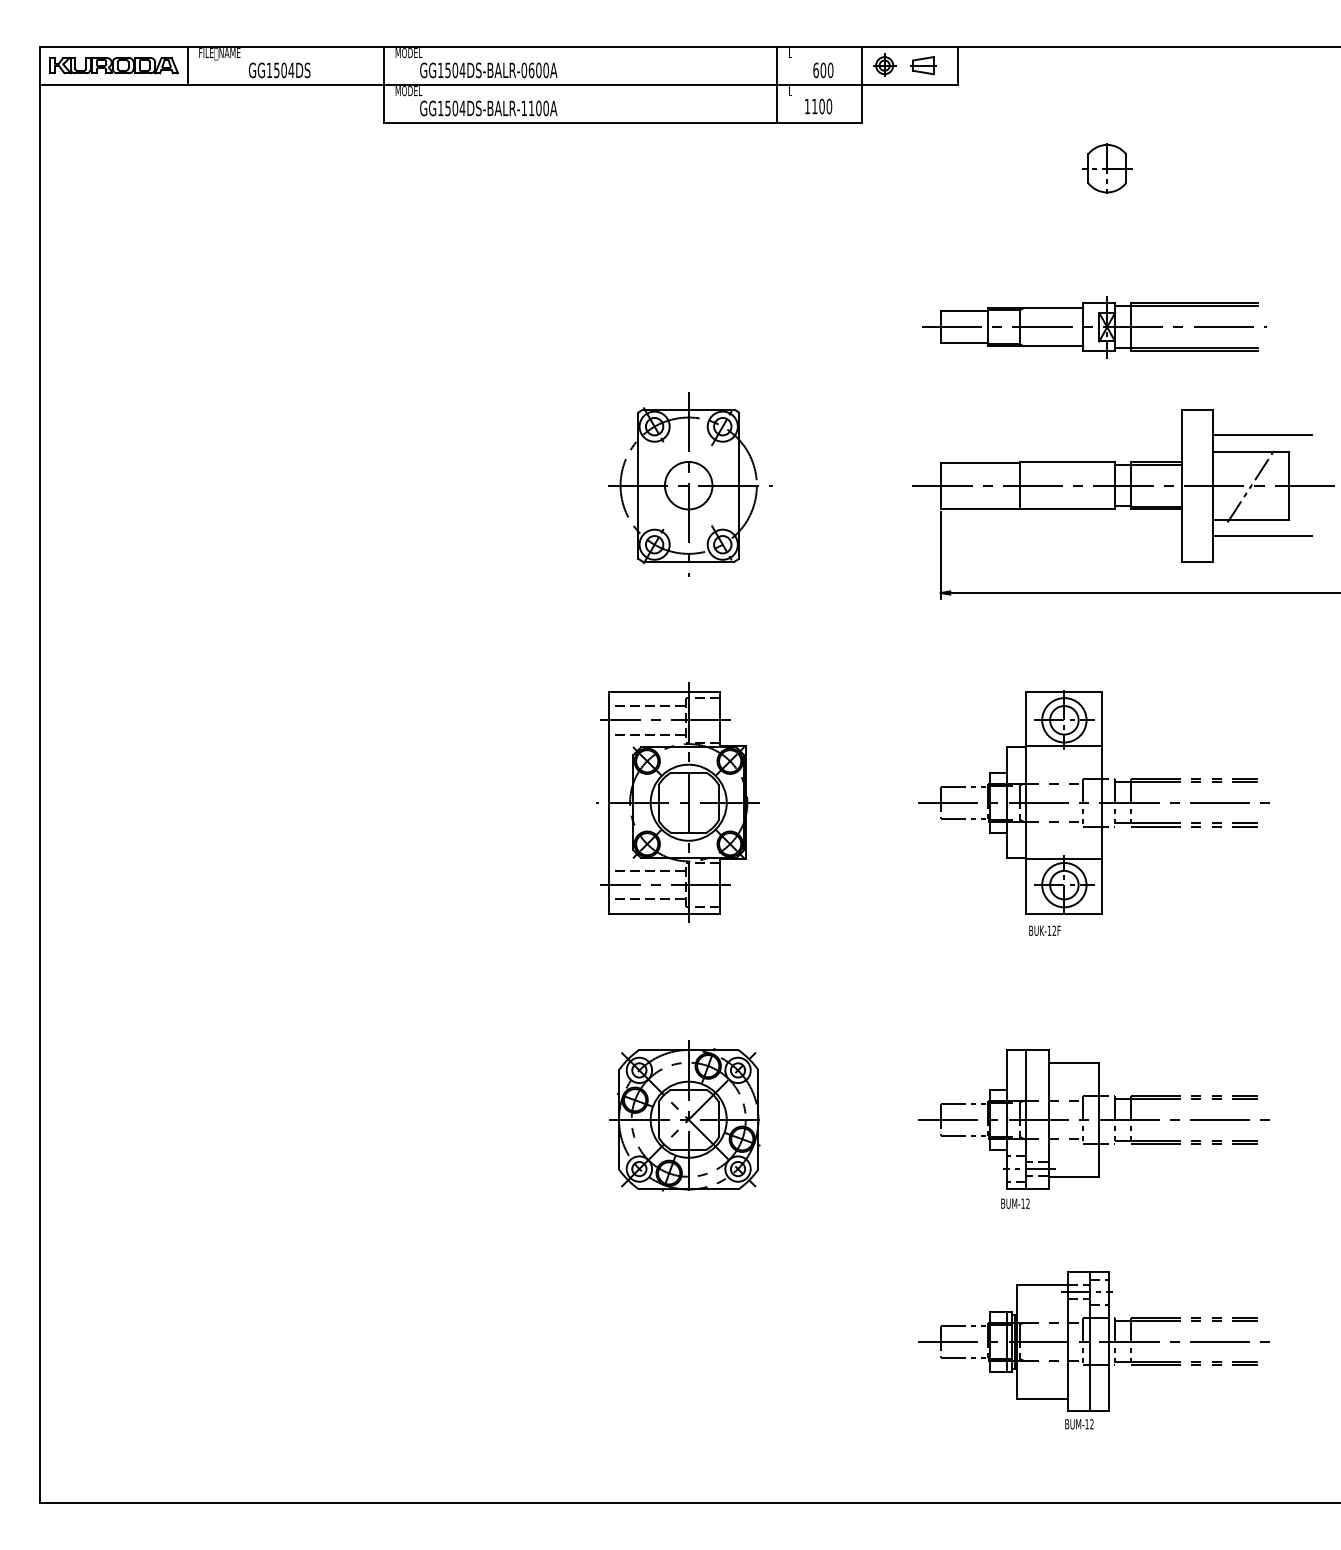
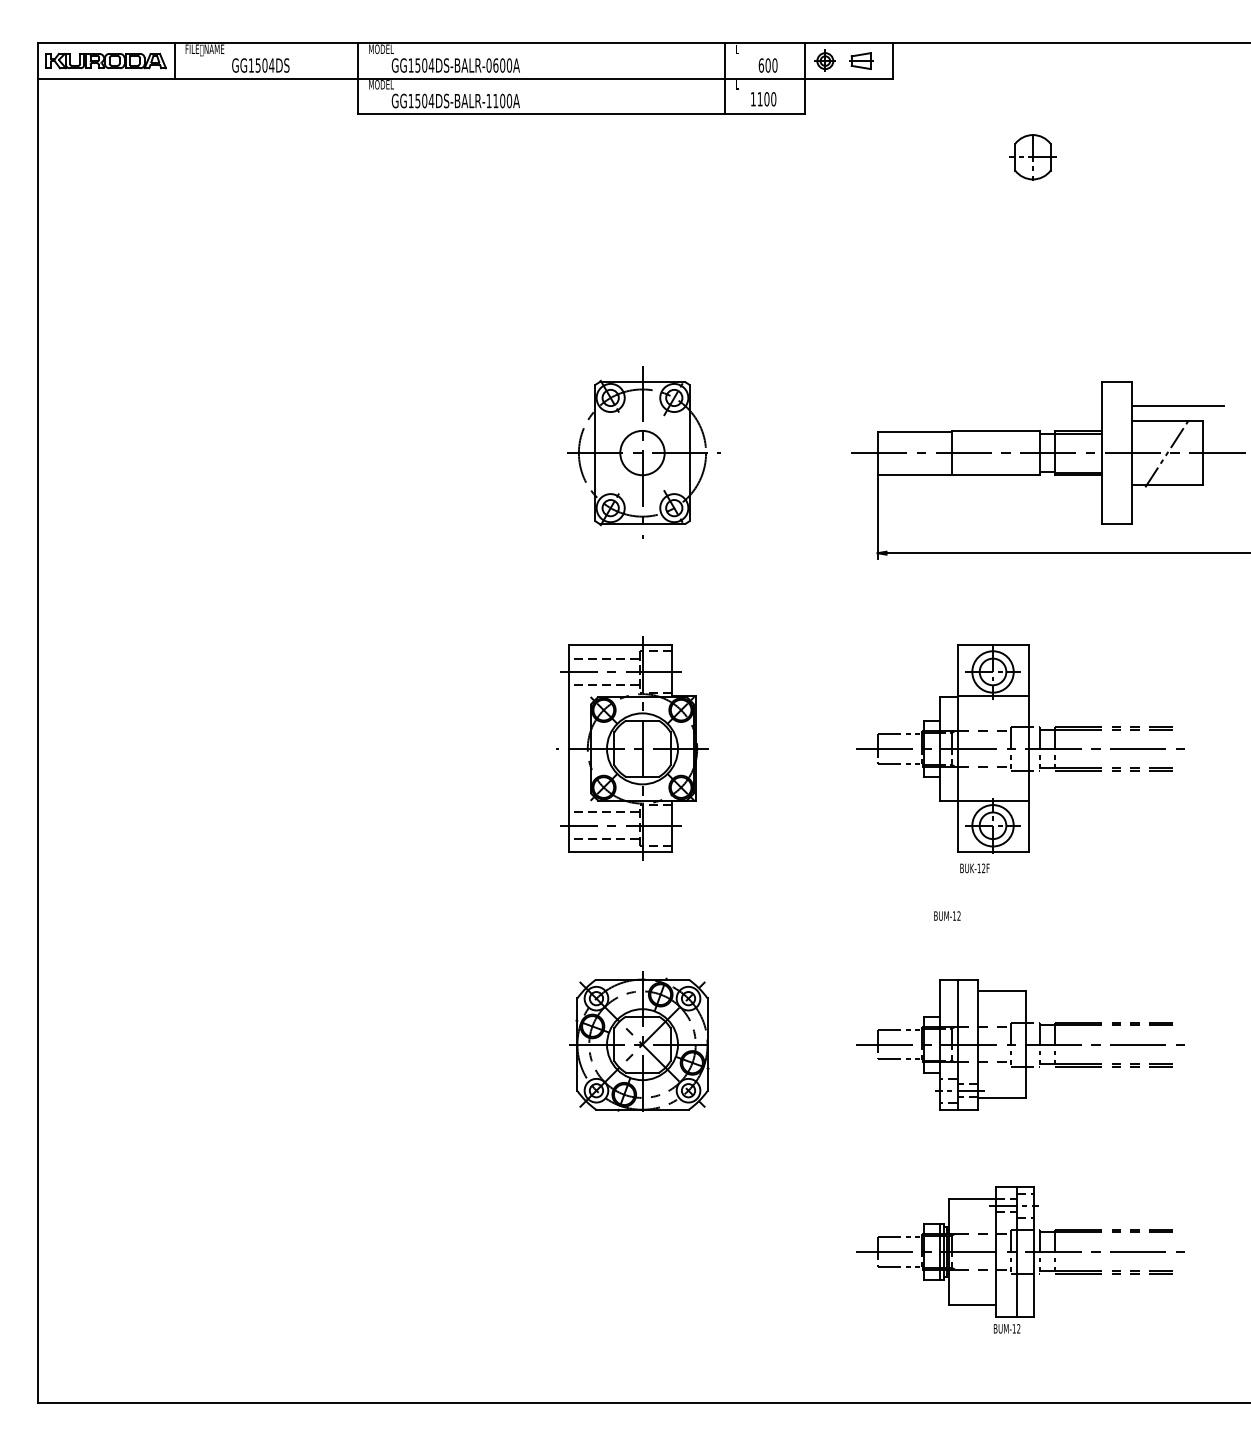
part: (1093, 327) -> (1020, 305), removed
line: (1262, 536) -> (1177, 500), removed
text: (1015, 1203) -> (947, 915), moved

